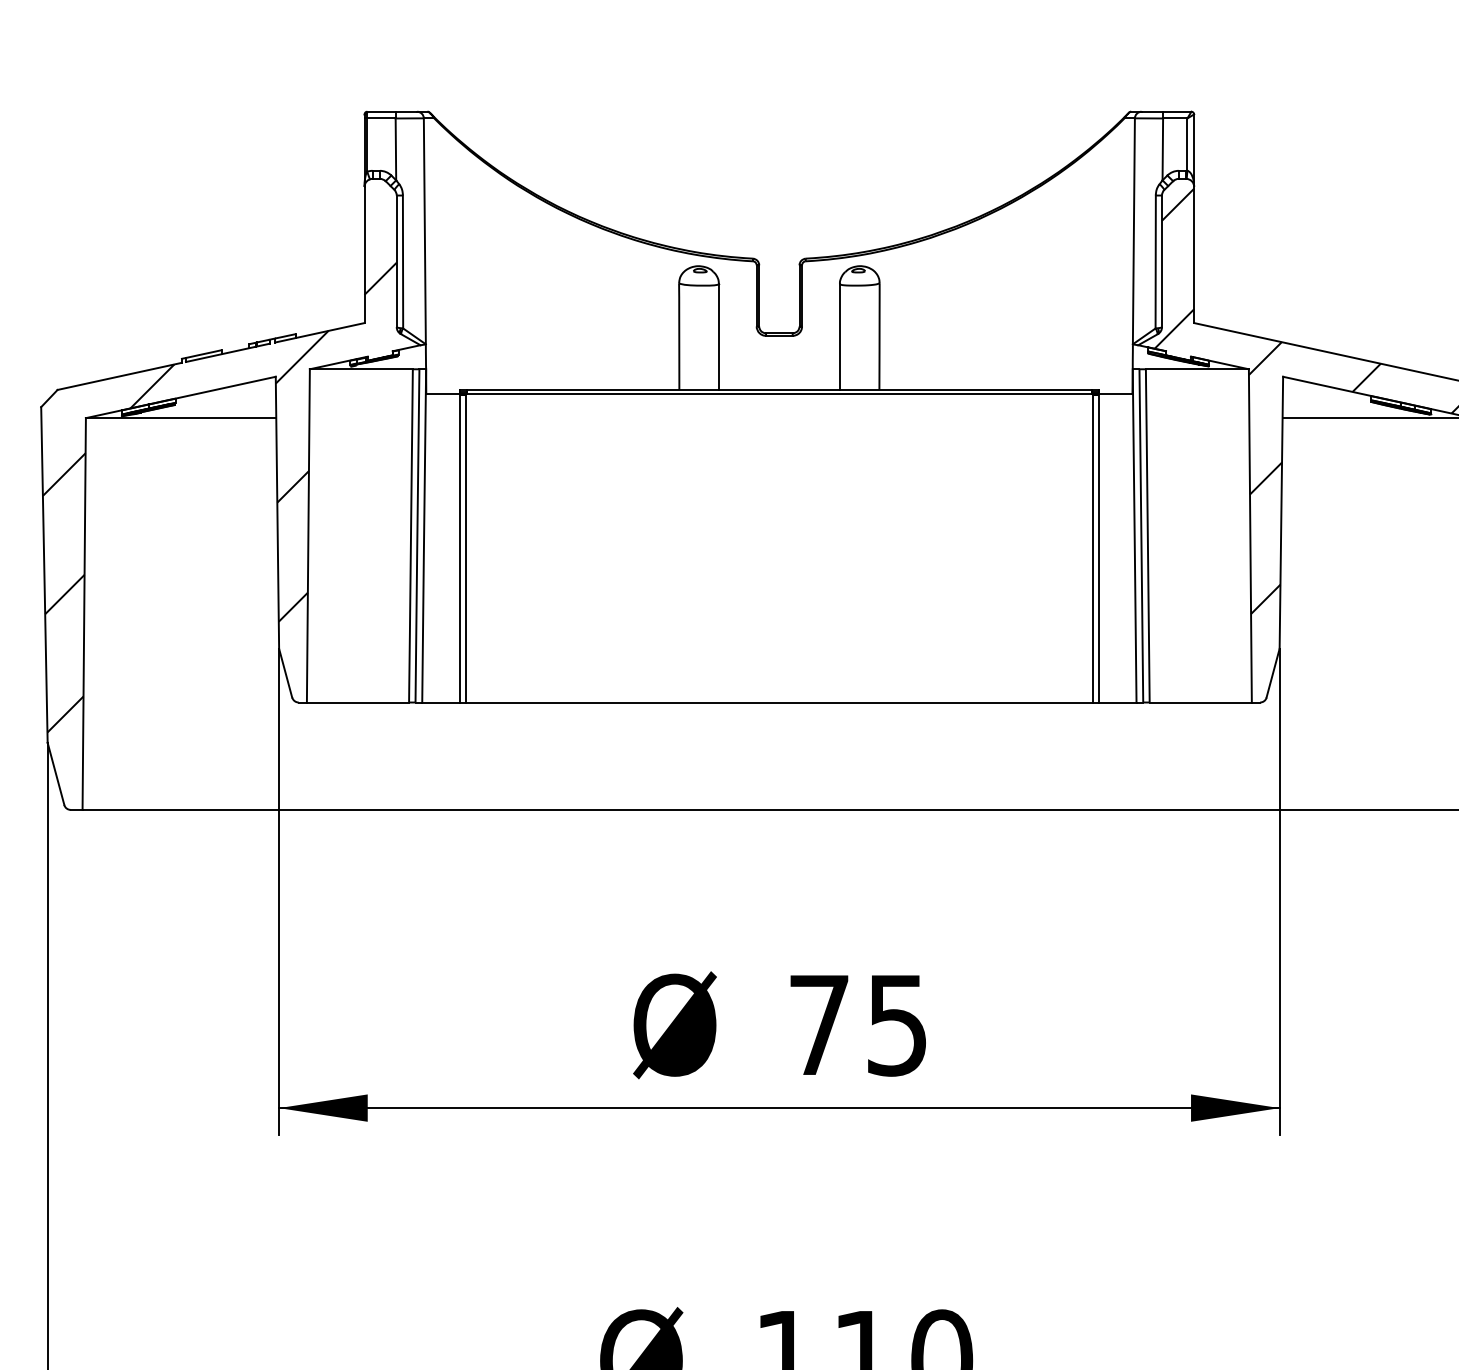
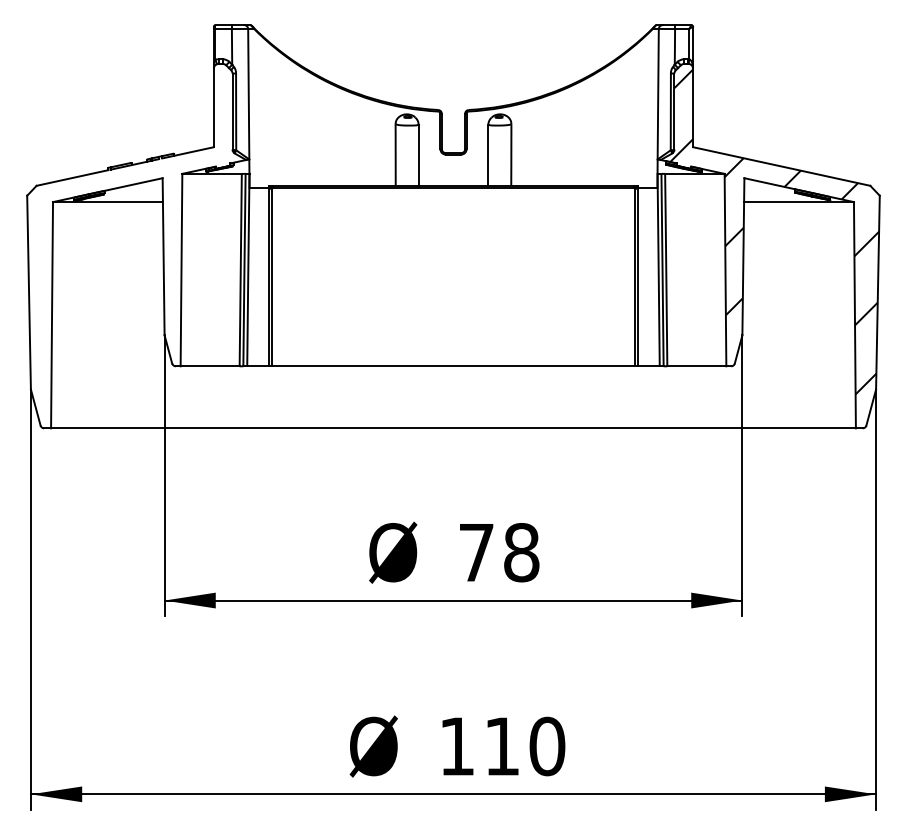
hatch: (220, 496) -> (130, 247), removed
text: (897, 1024) -> (521, 552), 75 -> 78

